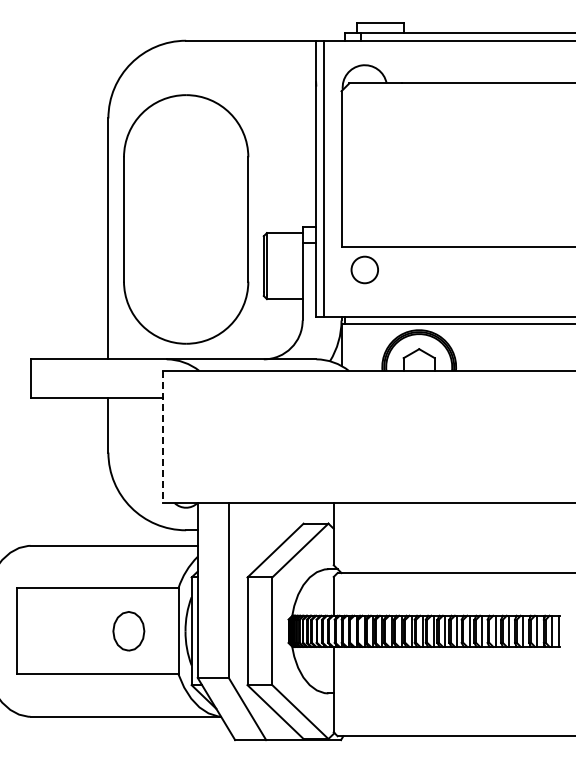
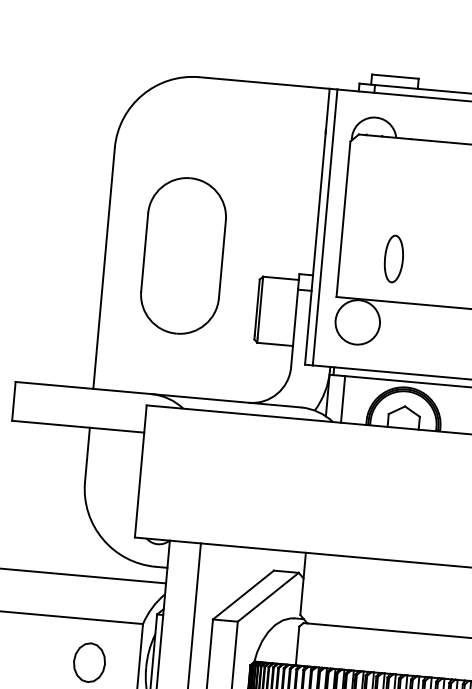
part: (394, 203) -> (393, 258), added
part: (185, 219) -> (182, 255), size x0.62
circle: (364, 269) -> (357, 321), size x1.67
line: (357, 347) -> (343, 399), added
line: (162, 437) -> (140, 471), dashed -> solid

